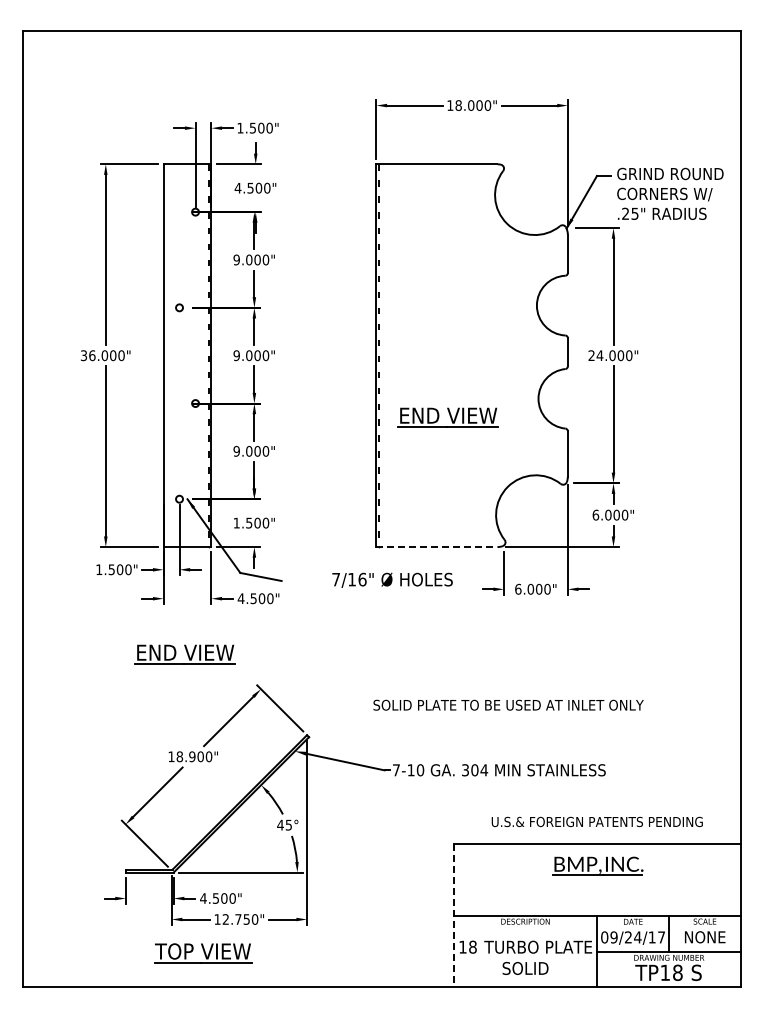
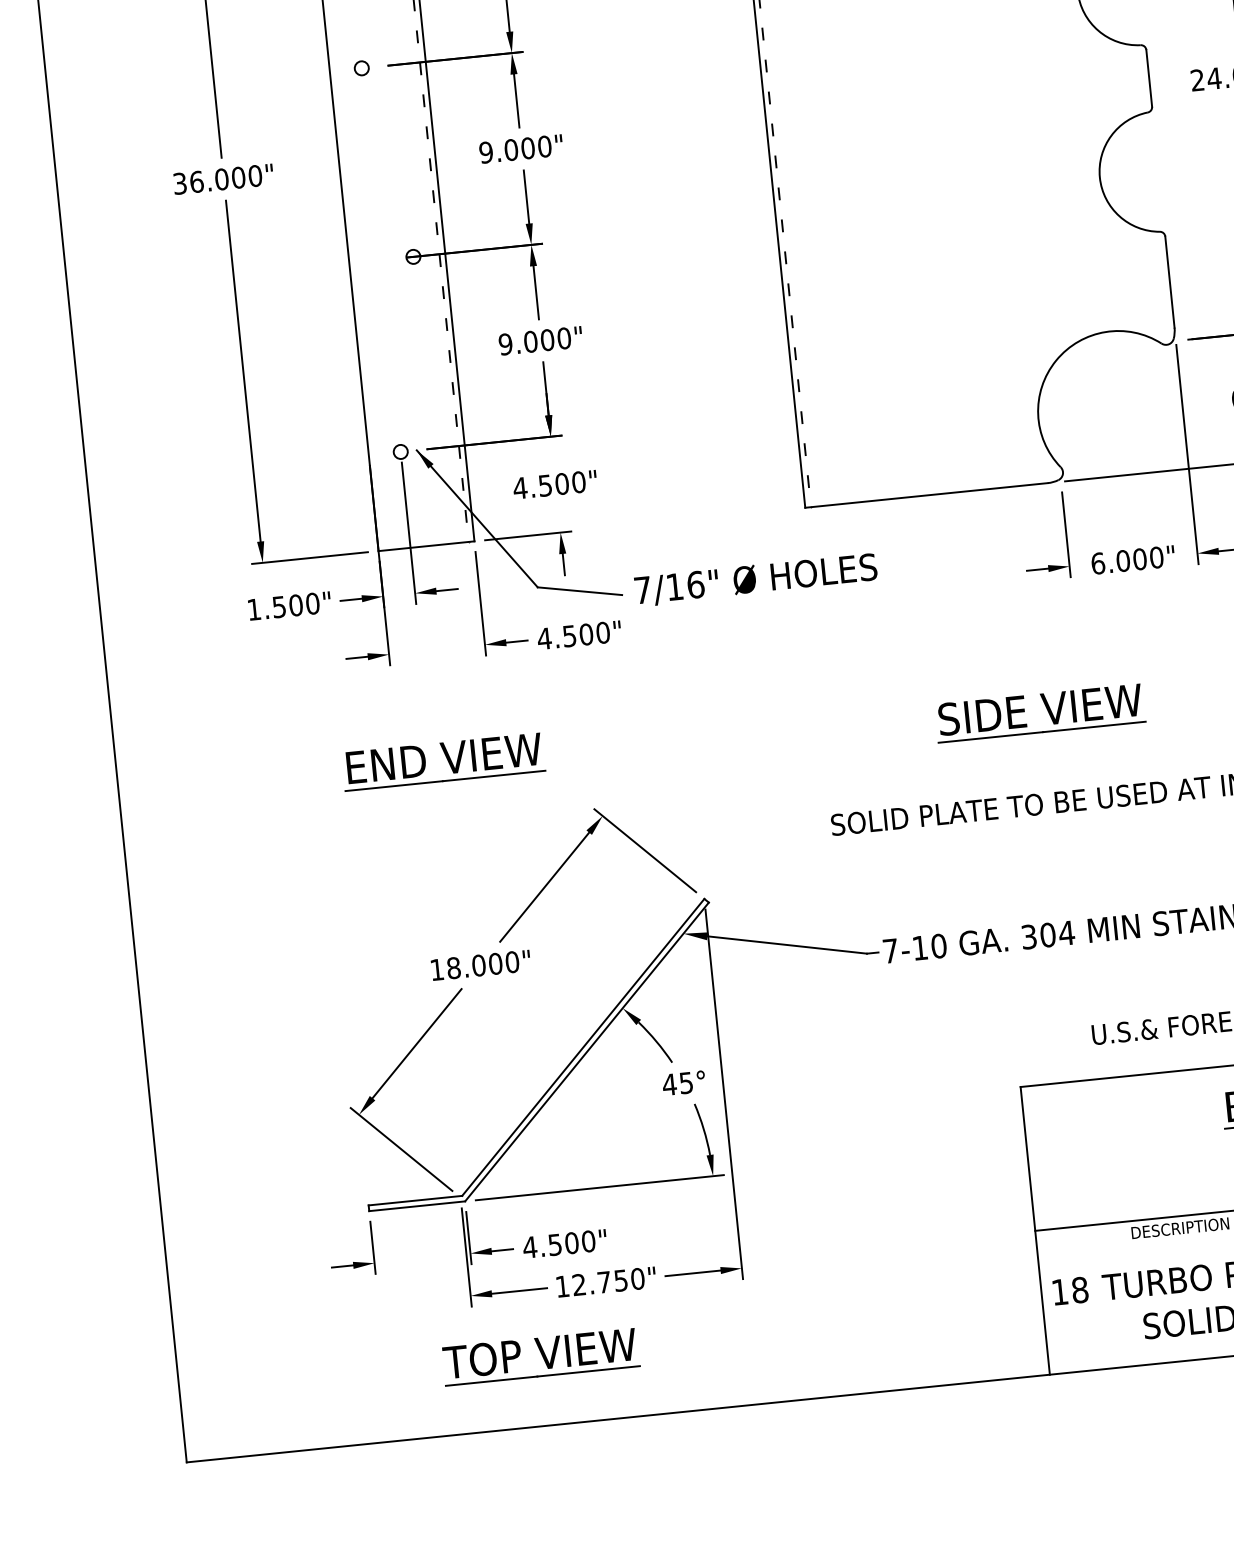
part: (447, 417) -> (921, 233), removed
text: (236, 522) -> (519, 486), 1.500" -> 4.500"
line: (437, 547) -> (927, 496), dashed -> solid
text: (392, 579) -> (755, 578), moved
part: (482, 660) -> (1040, 713), added
text: (192, 756) -> (479, 964), 18.900" -> 18.000"
line: (453, 915) -> (1034, 1230), dashed -> solid

